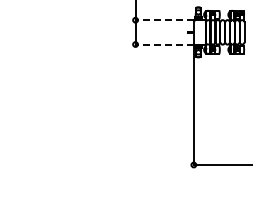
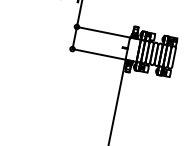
line: (164, 20) -> (103, 32), dashed -> solid
line: (164, 44) -> (98, 54), dashed -> solid

